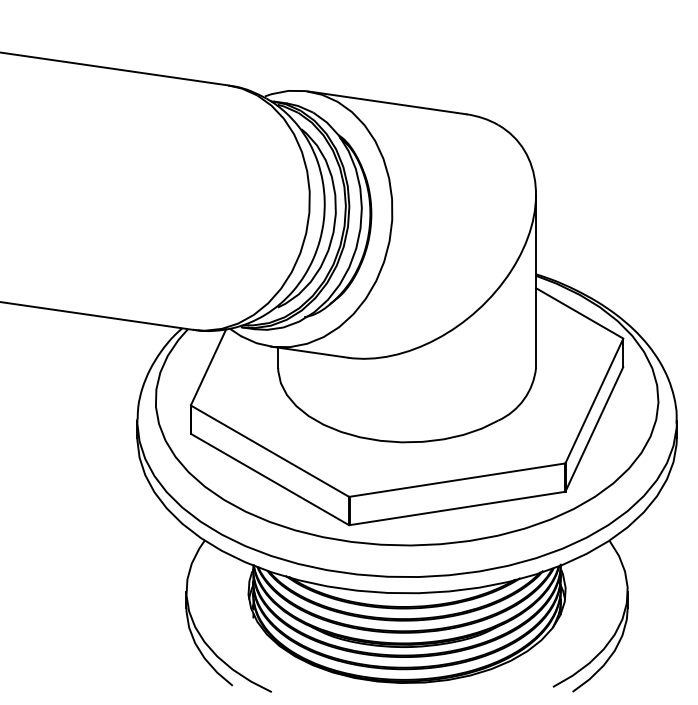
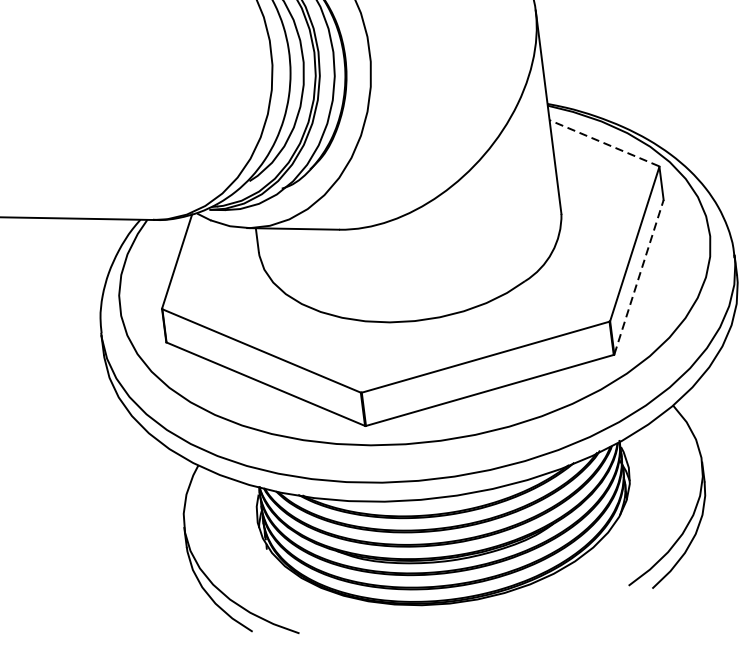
line: (579, 313) -> (604, 143), solid -> dashed
line: (594, 429) -> (639, 277), solid -> dashed

